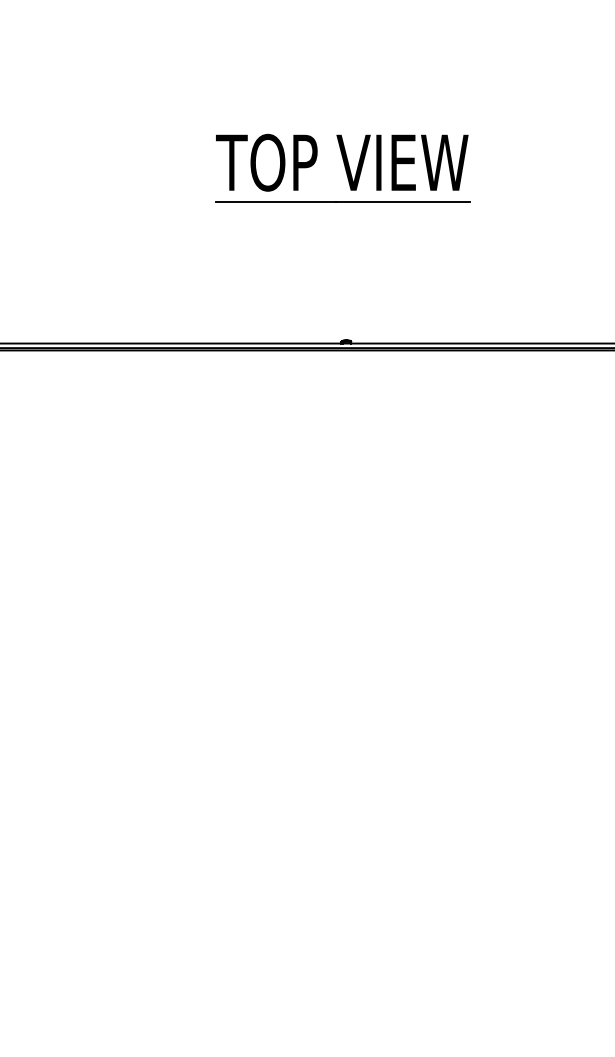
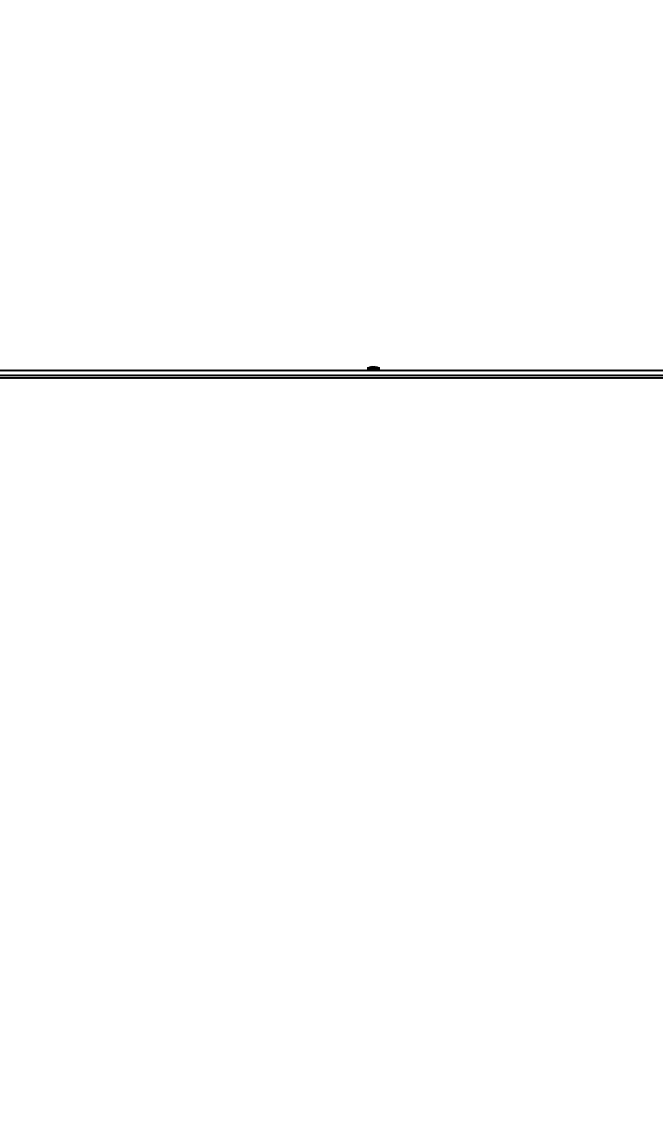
part: (342, 167) -> (369, 180), removed

